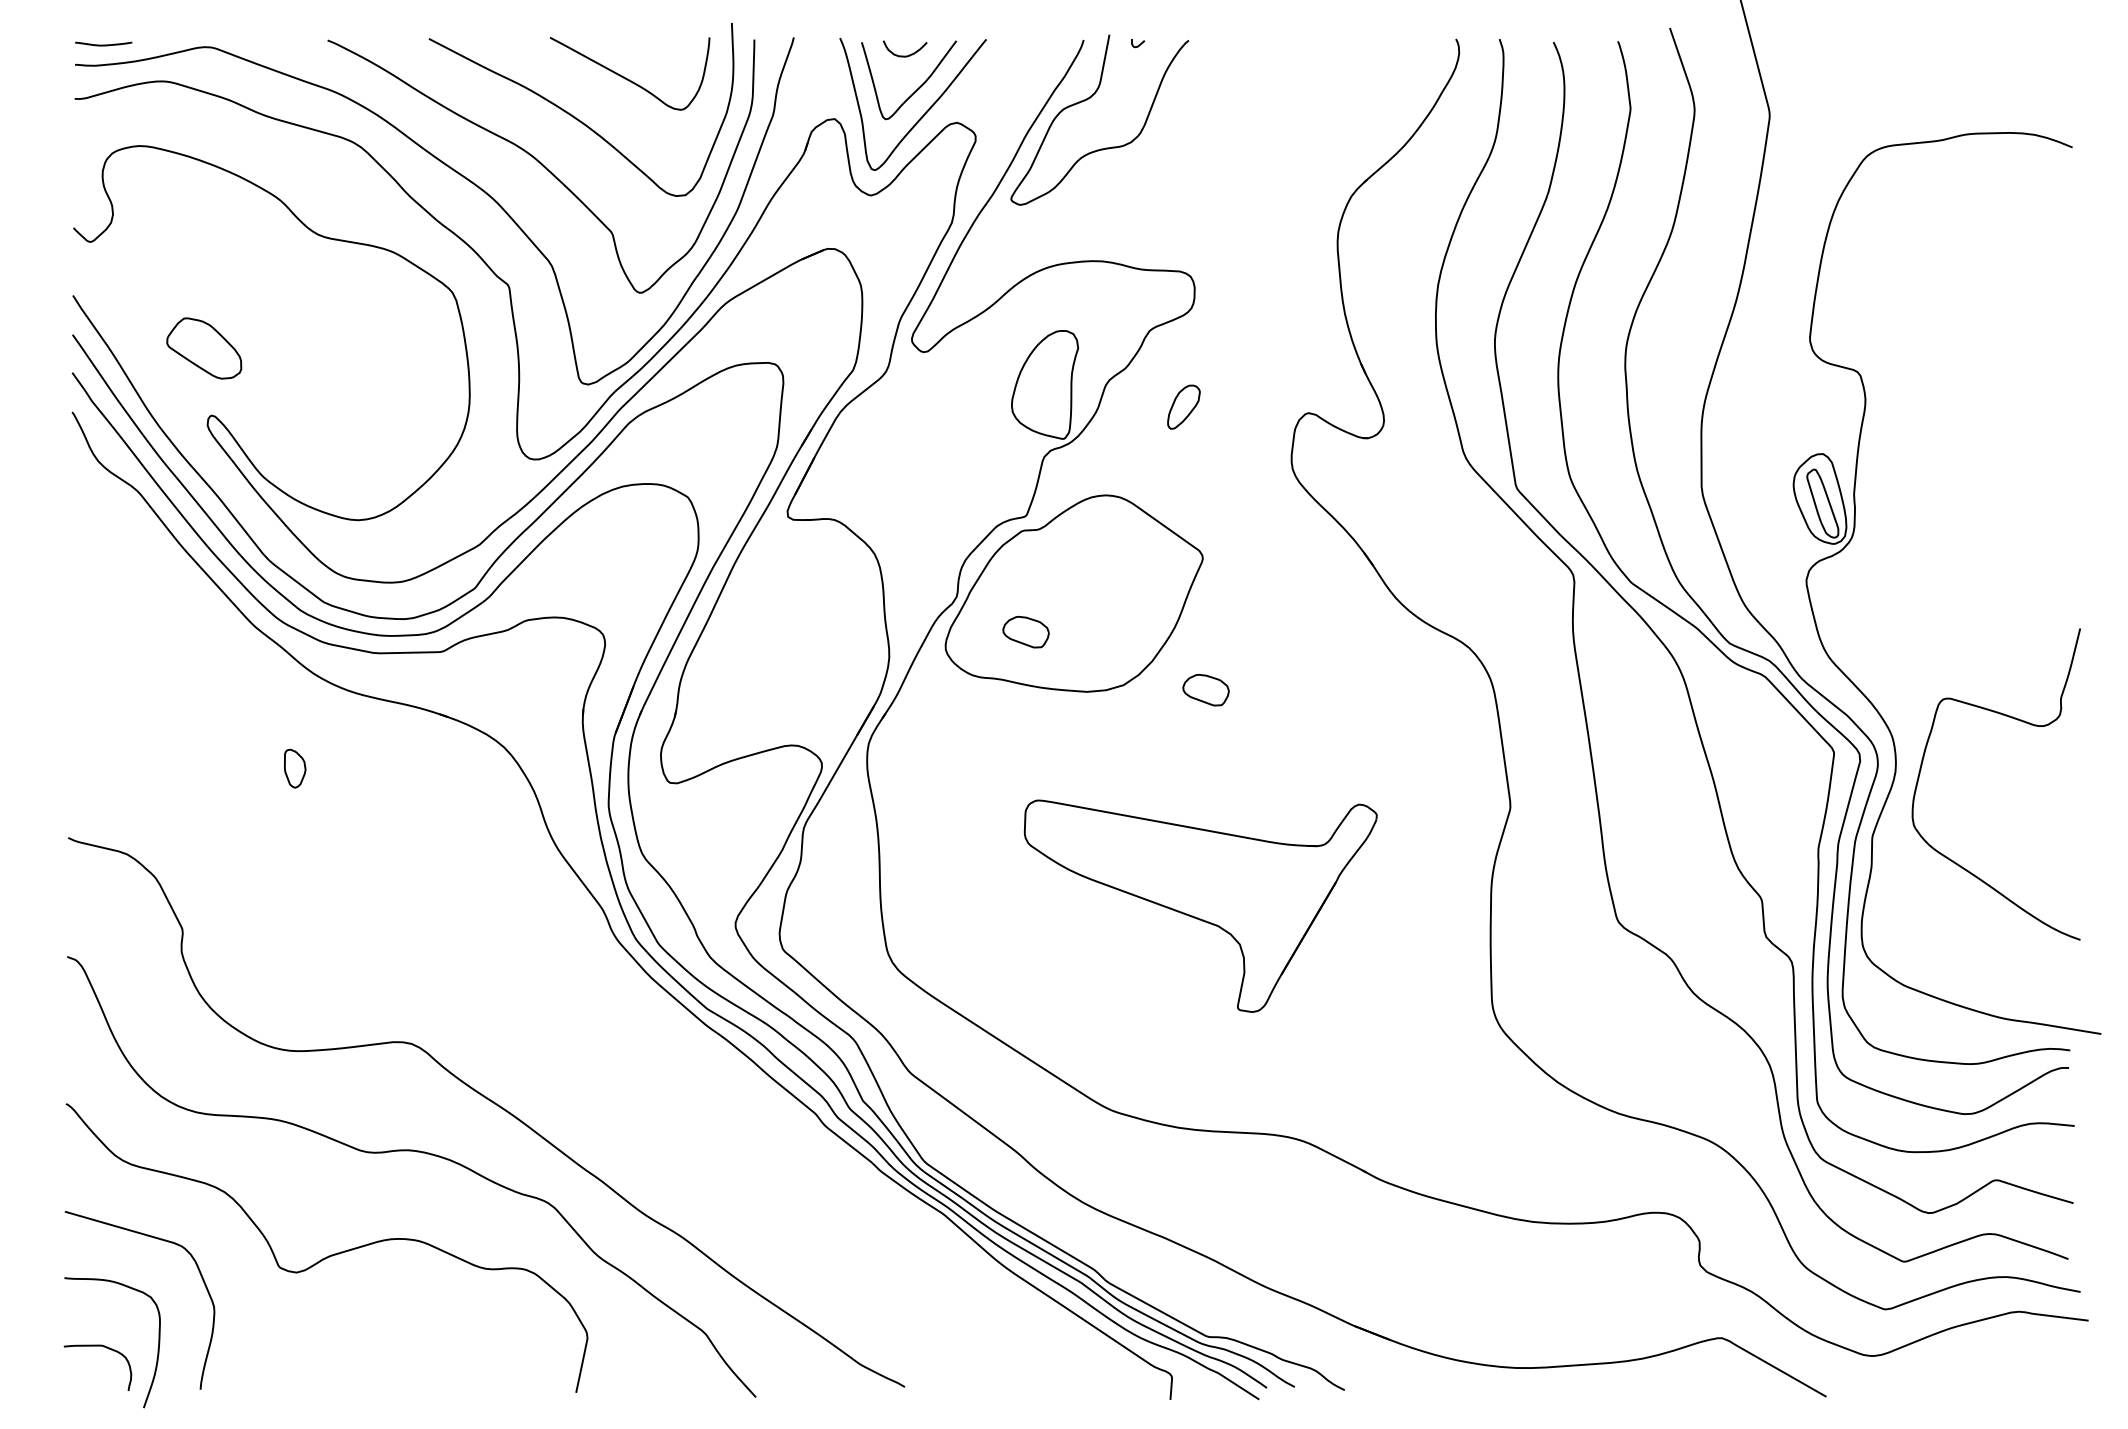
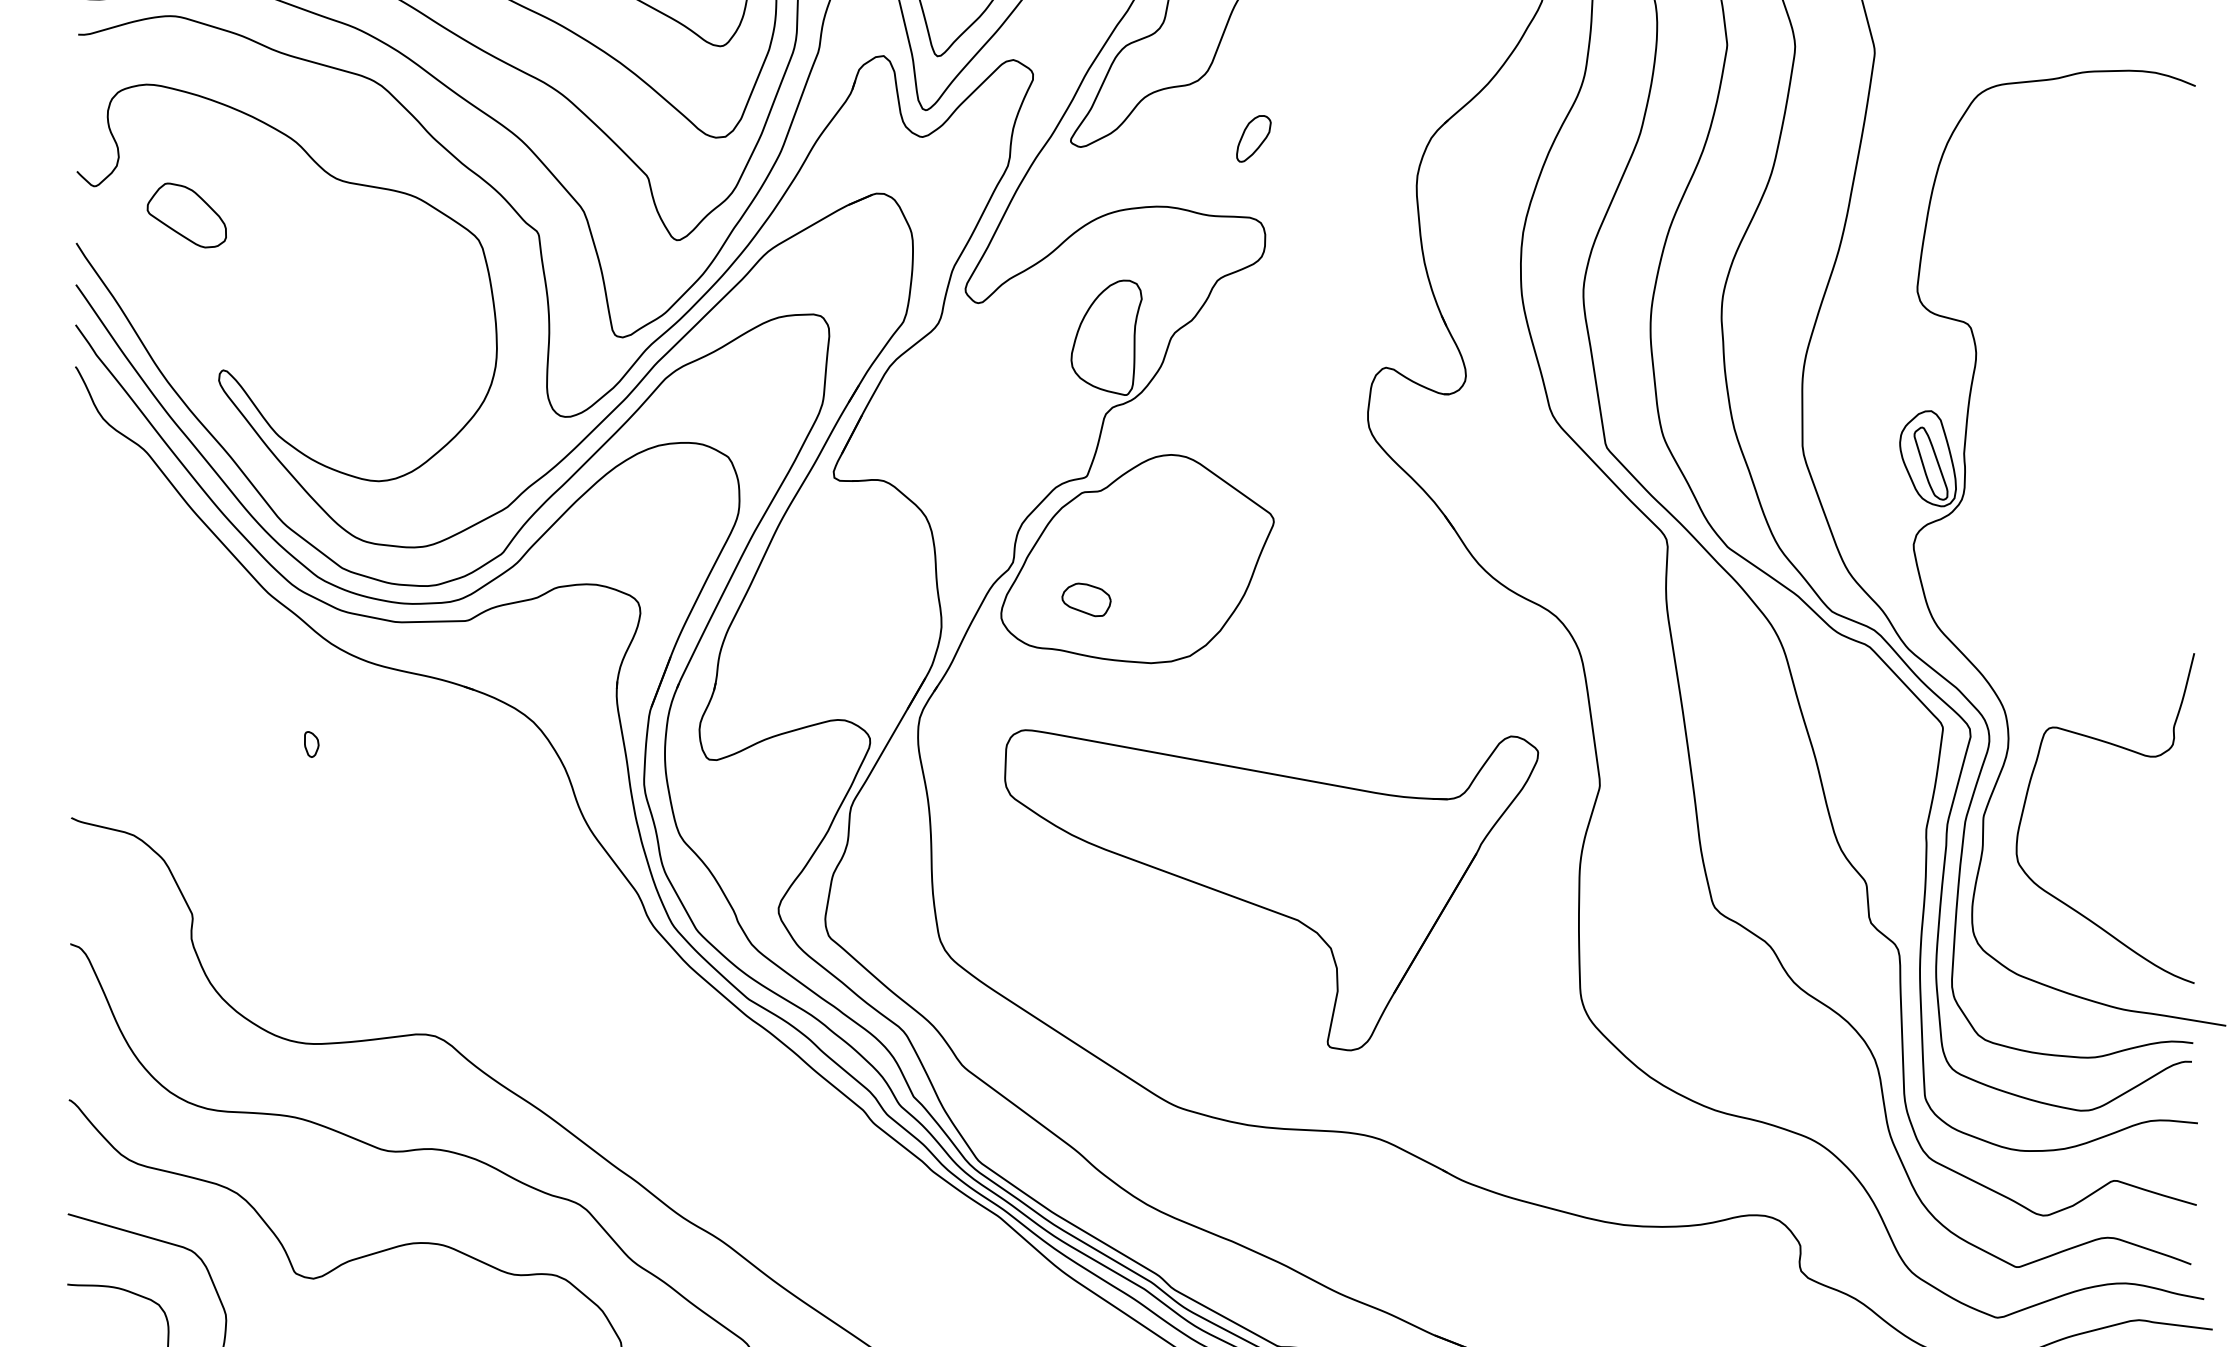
part: (204, 348) -> (187, 215), moved
part: (1183, 406) -> (1253, 138), moved
part: (1205, 689) -> (1276, 660), removed
curve: (2017, 720) -> (2127, 750), moved
part: (294, 768) -> (311, 744), size x0.62
part: (1200, 906) -> (1271, 890), size x1.43

